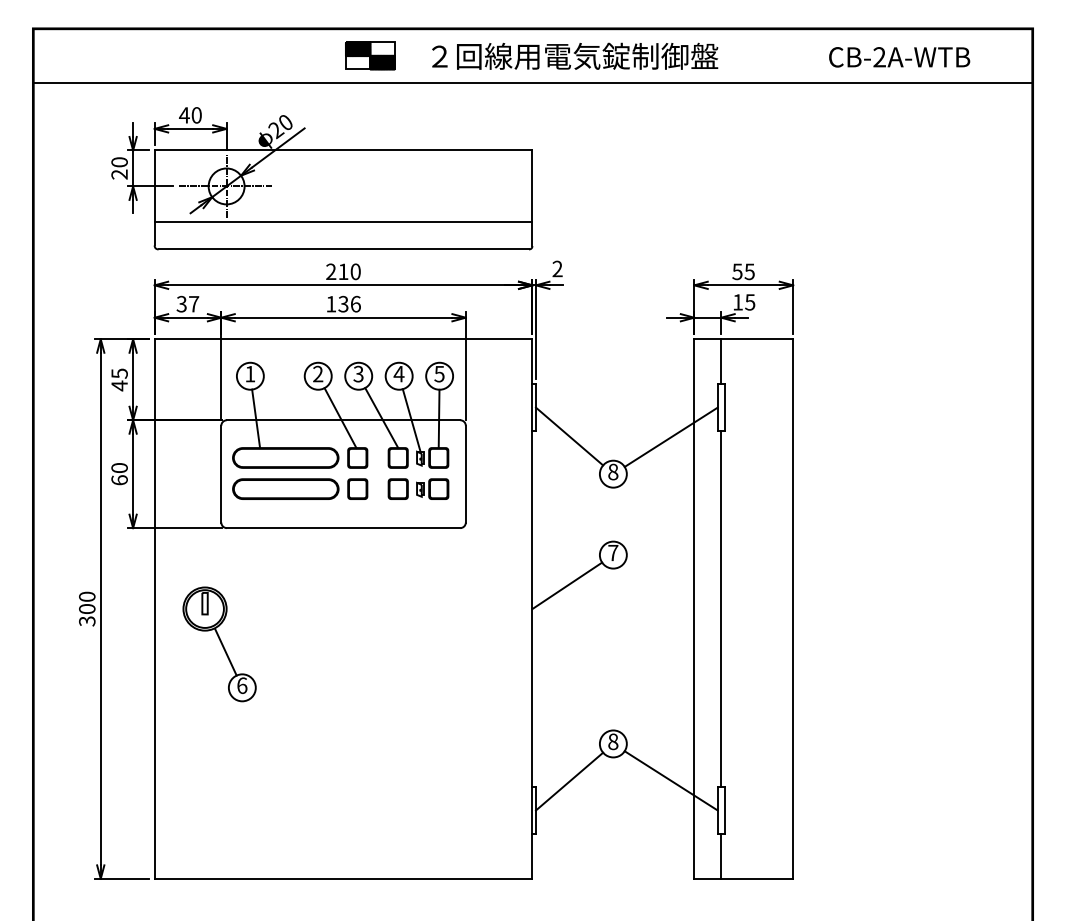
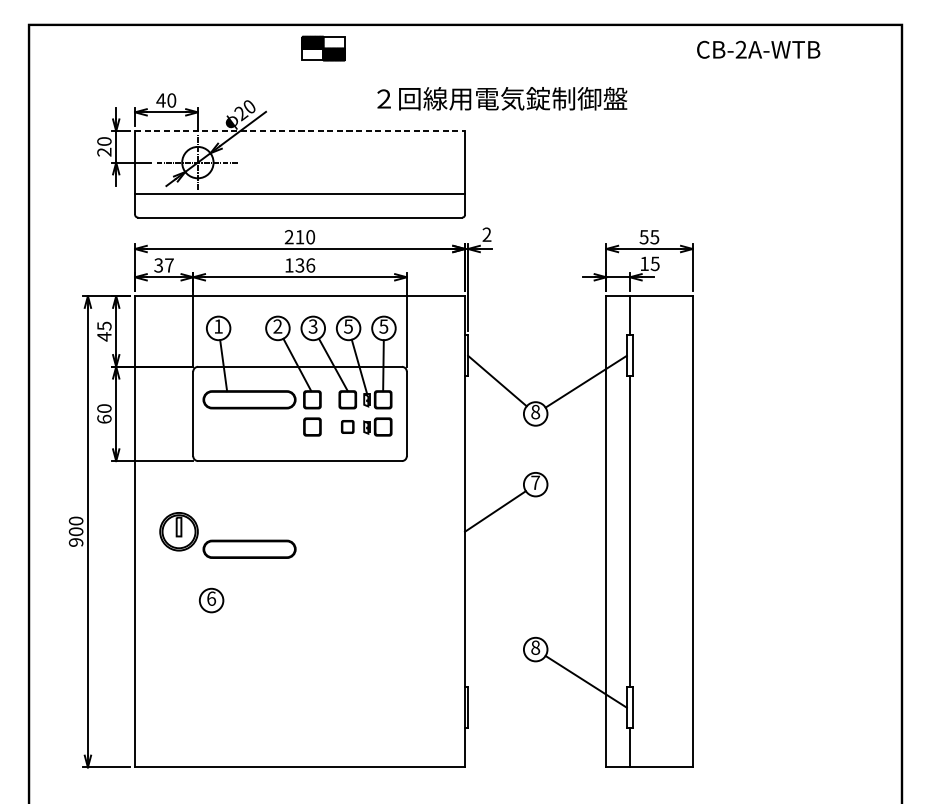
text: (575, 55) -> (502, 98), moved
text: (899, 57) -> (758, 49), moved
line: (532, 83) -> (465, 72), removed
line: (343, 150) -> (299, 131), solid -> dashed
text: (398, 374) -> (348, 326), 4 -> 5
part: (285, 488) -> (249, 548), moved
part: (397, 488) -> (347, 426), size x0.7
text: (87, 621) -> (76, 542), 300 -> 900
line: (225, 652) -> (196, 569), removed
line: (569, 781) -> (497, 682), removed

